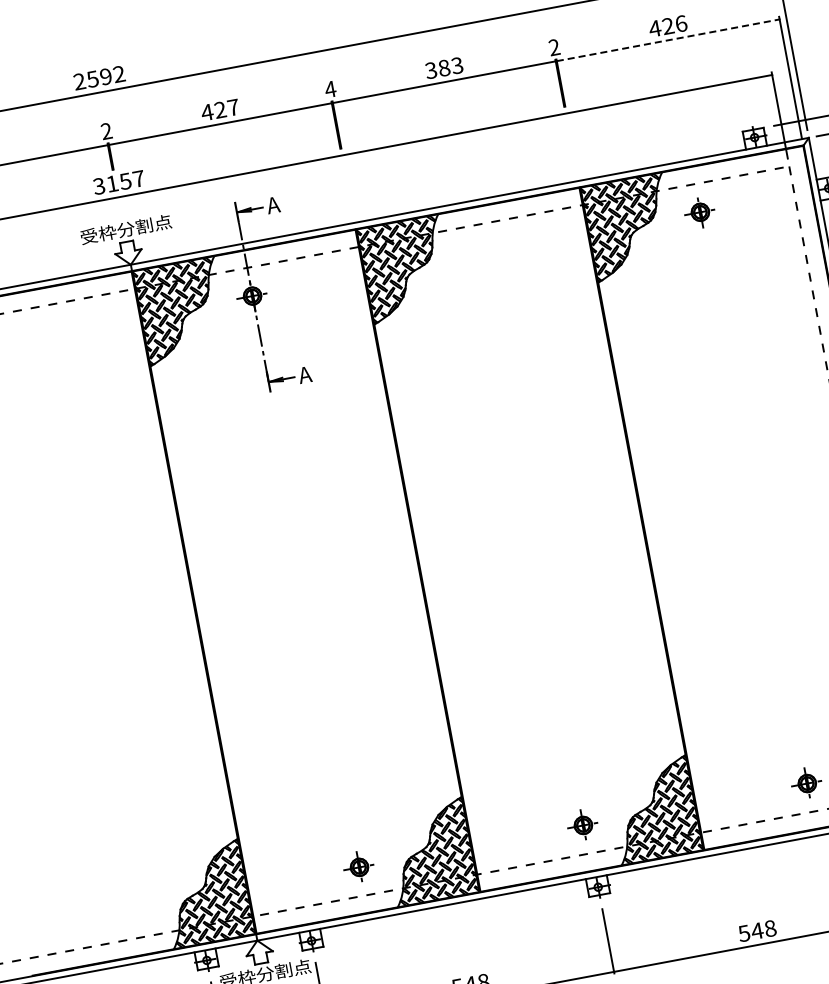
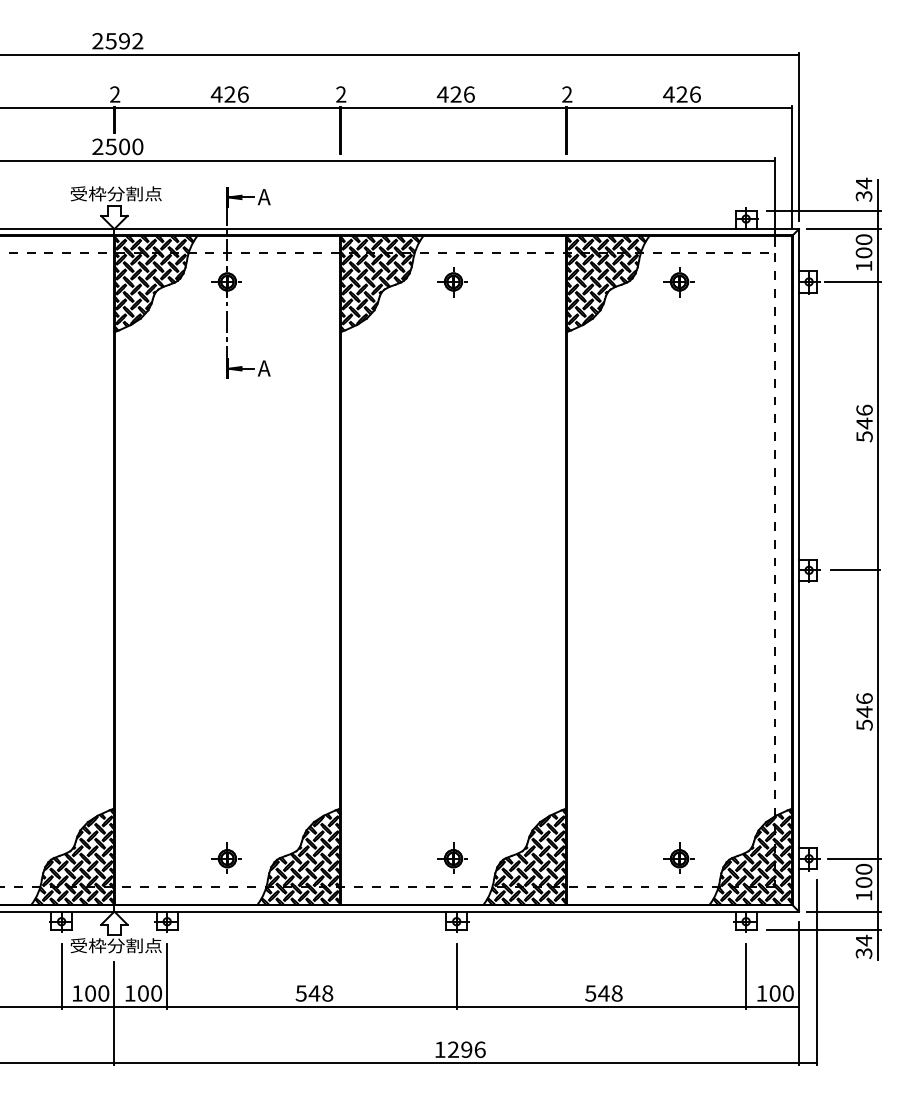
line: (668, 40) -> (679, 108), dashed -> solid
text: (443, 68) -> (455, 94), 383 -> 426
text: (329, 89) -> (340, 94), 4 -> 2
text: (232, 107) -> (242, 94), 427 -> 426
text: (118, 182) -> (117, 146), 3157 -> 2500
part: (475, 254) -> (452, 282), added

